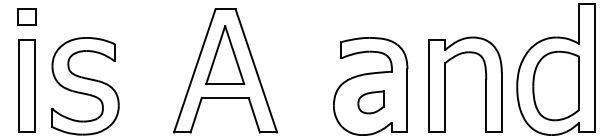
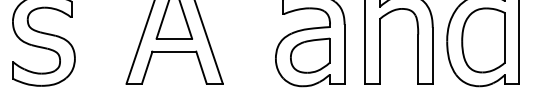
part: (370, 102) -> (310, 55), size x1.67

